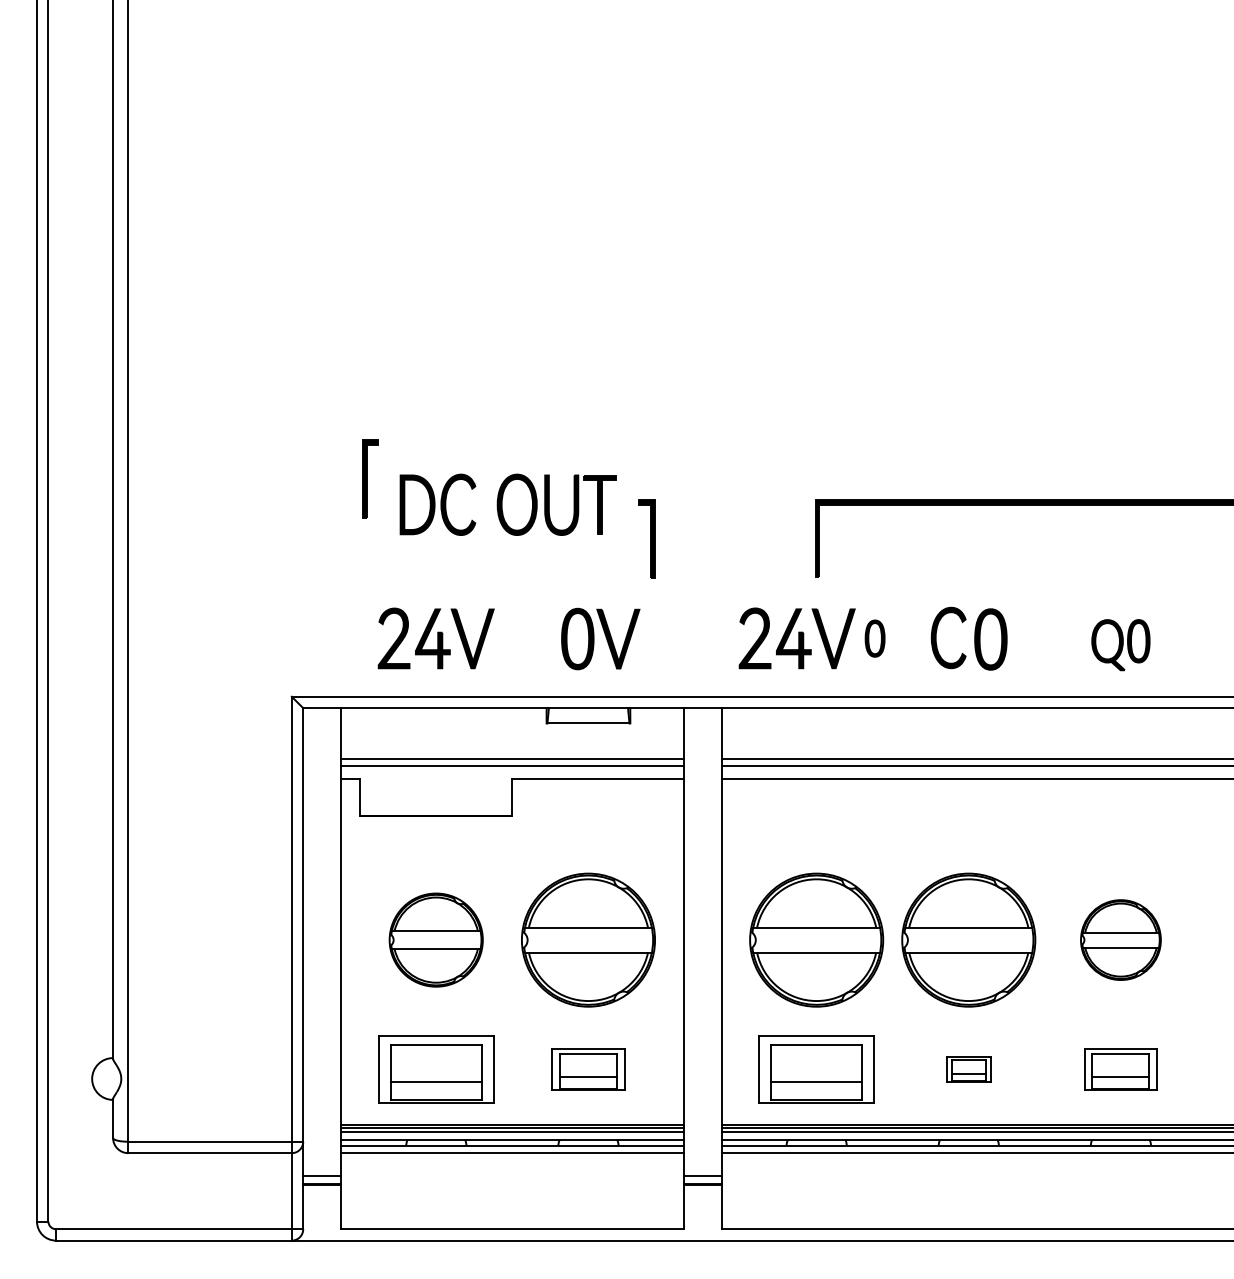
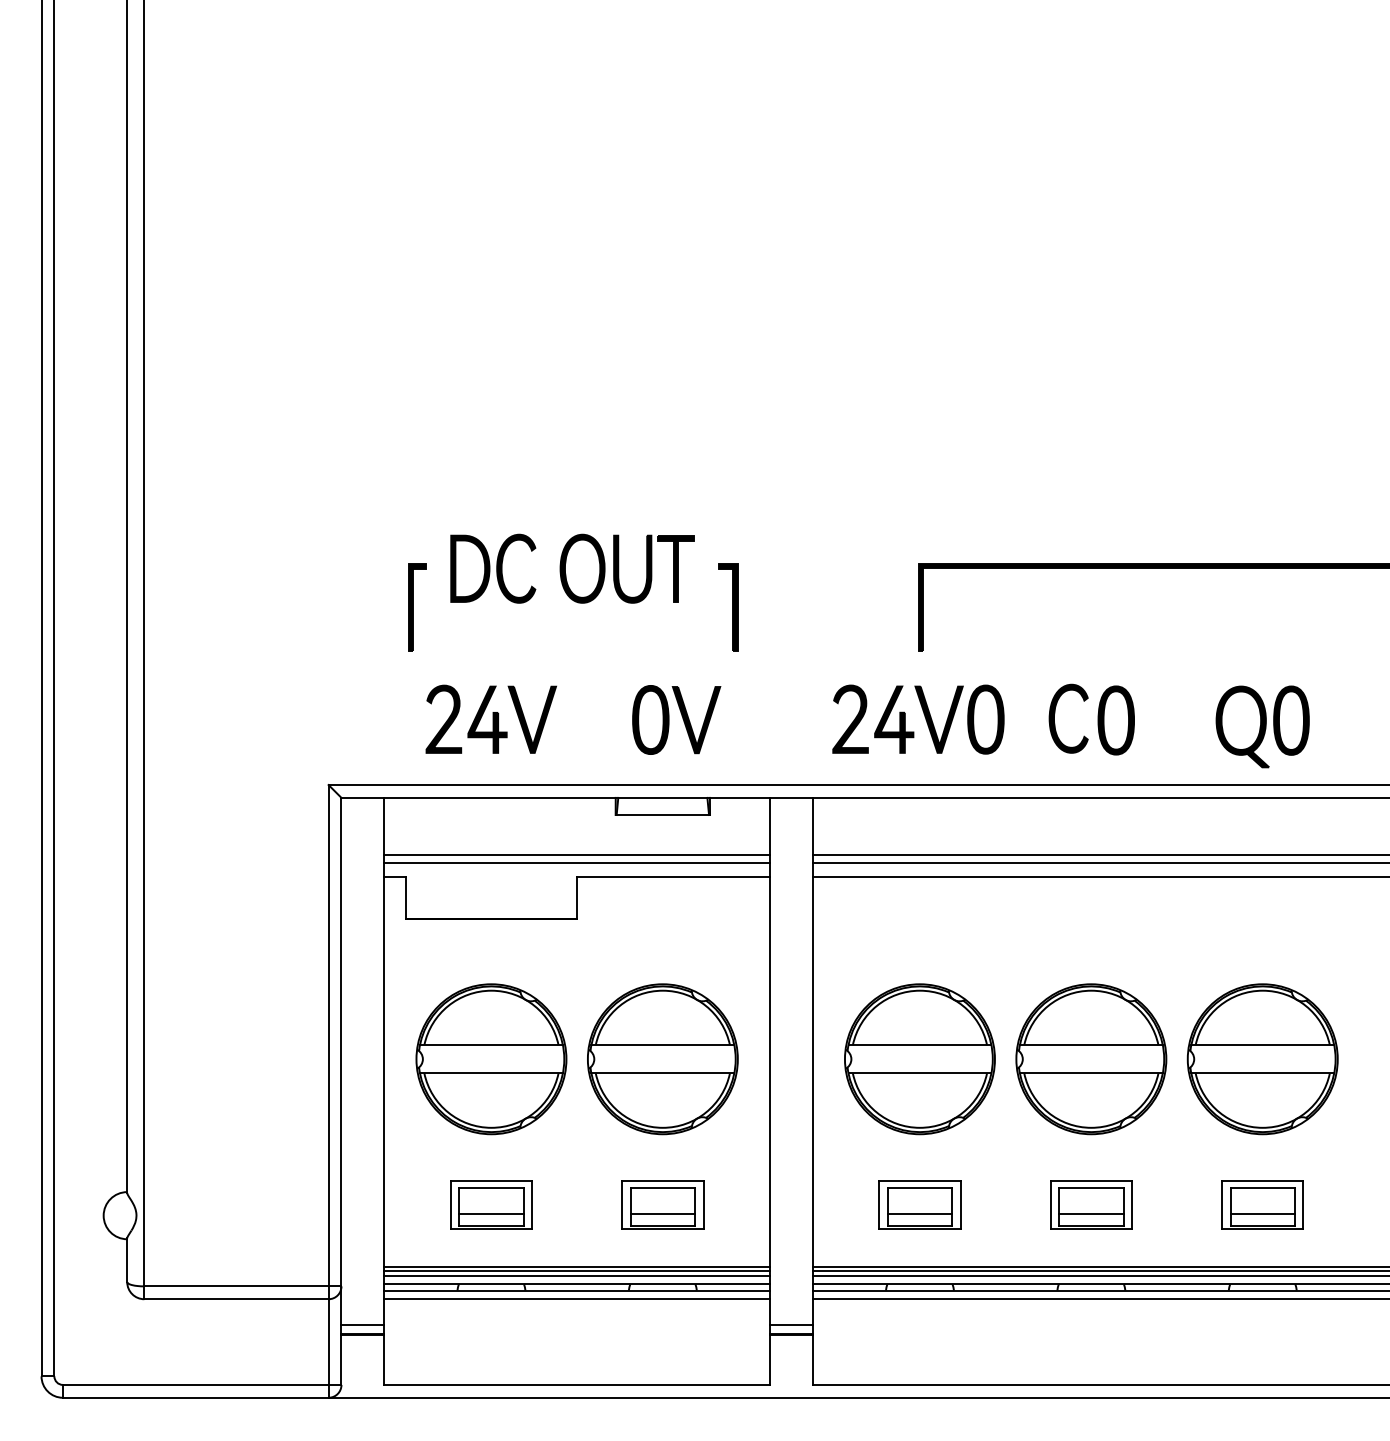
part: (370, 478) -> (417, 606), moved
part: (874, 638) -> (985, 719), size x1.67
part: (1120, 644) -> (1262, 726), size x1.43
part: (435, 939) -> (490, 1058), size x1.43
part: (1120, 939) -> (1262, 1058), size x1.67
part: (435, 1069) -> (490, 1204), size x0.62
part: (816, 1069) -> (919, 1204), size x0.62
part: (968, 1069) -> (1091, 1204), size x1.67

